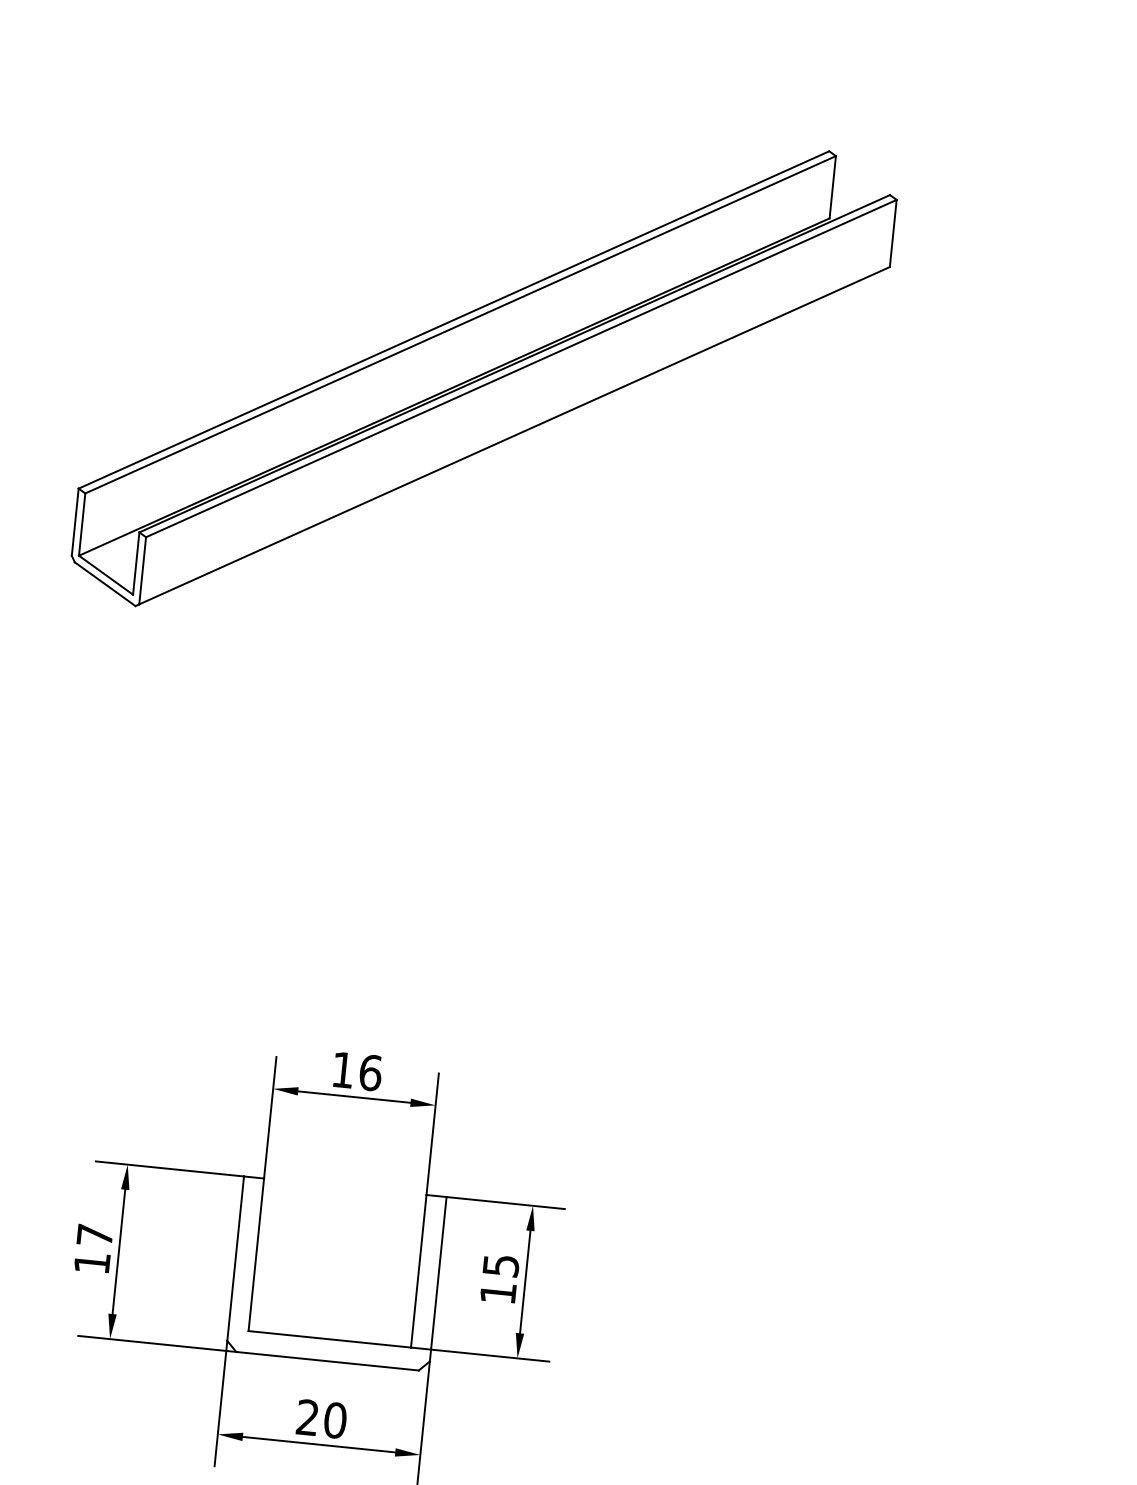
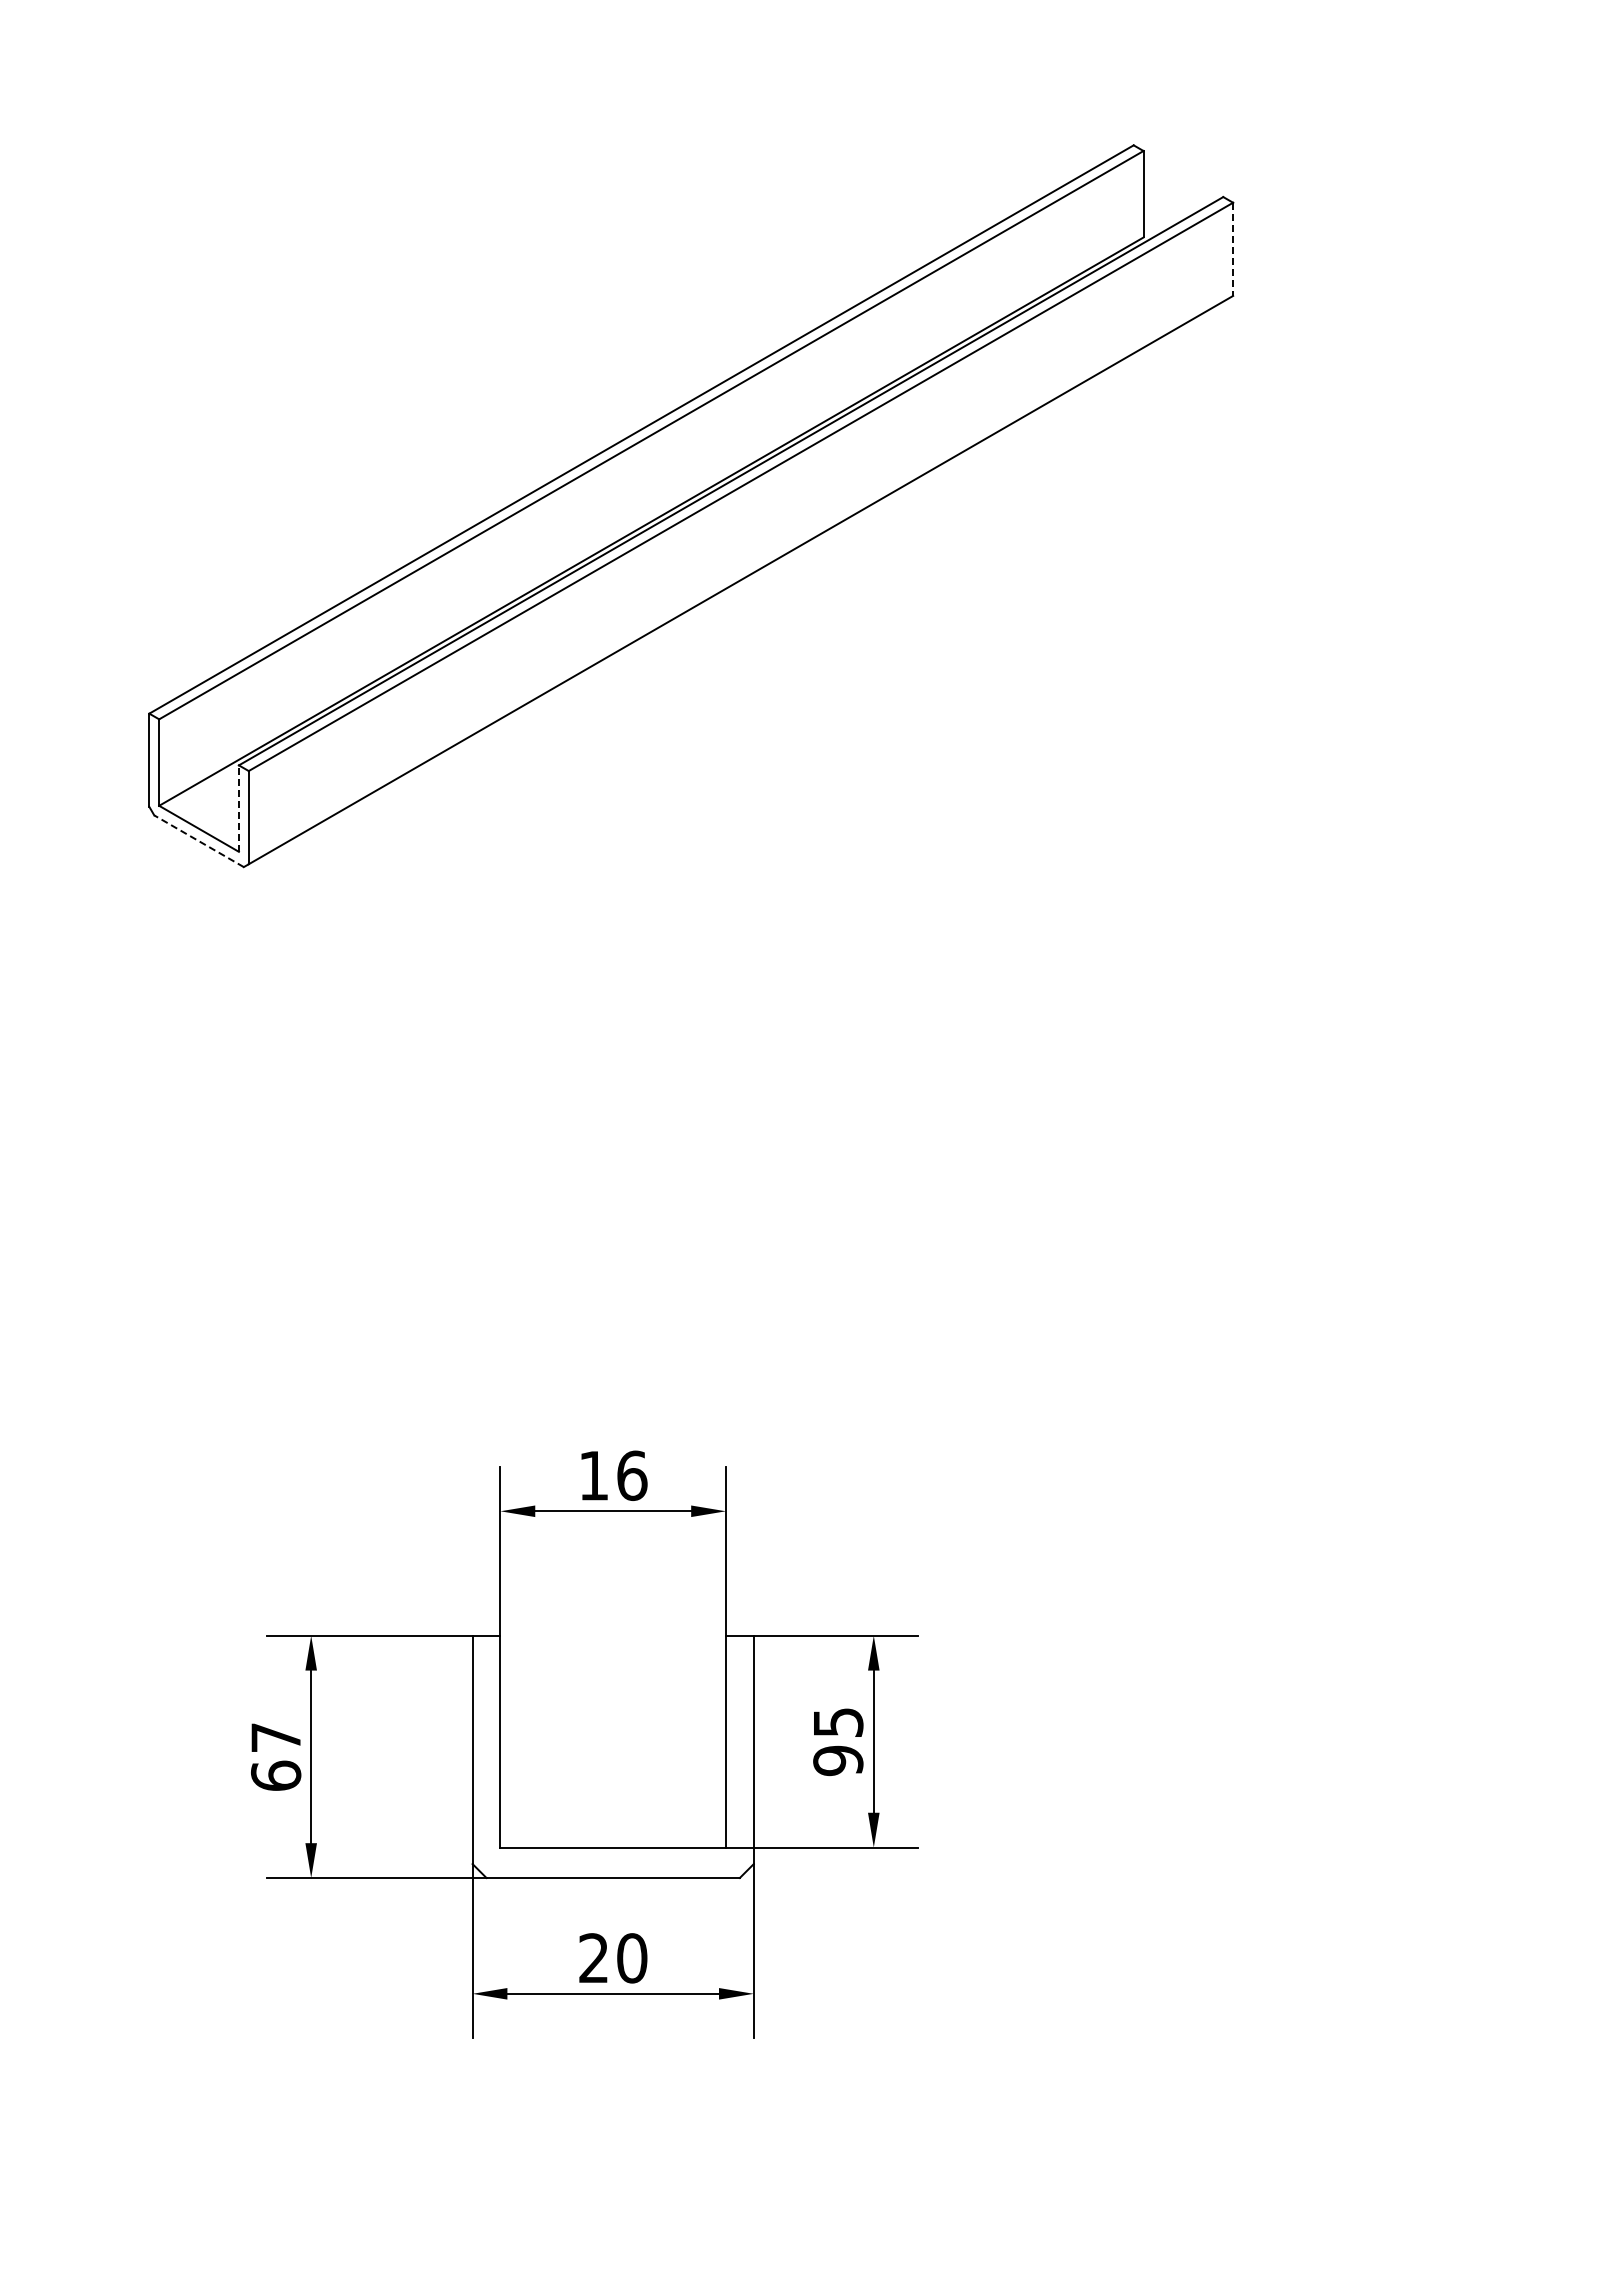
line: (893, 233) -> (1233, 249), solid -> dashed
line: (135, 563) -> (238, 808), solid -> dashed
line: (105, 584) -> (199, 841), solid -> dashed
text: (92, 1262) -> (276, 1775), 17 -> 67
text: (498, 1293) -> (838, 1760), 15 -> 95

